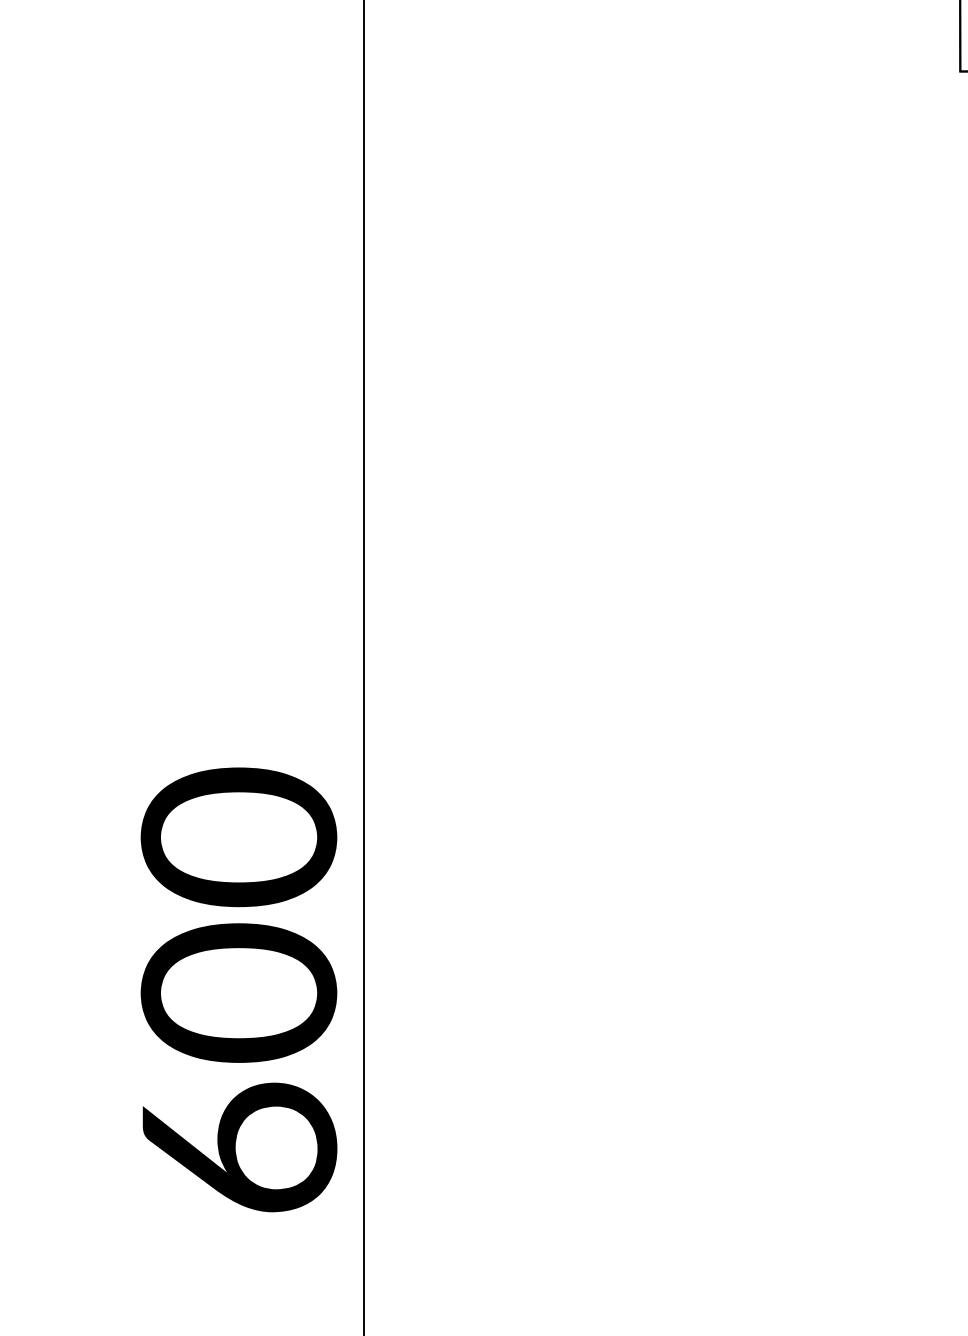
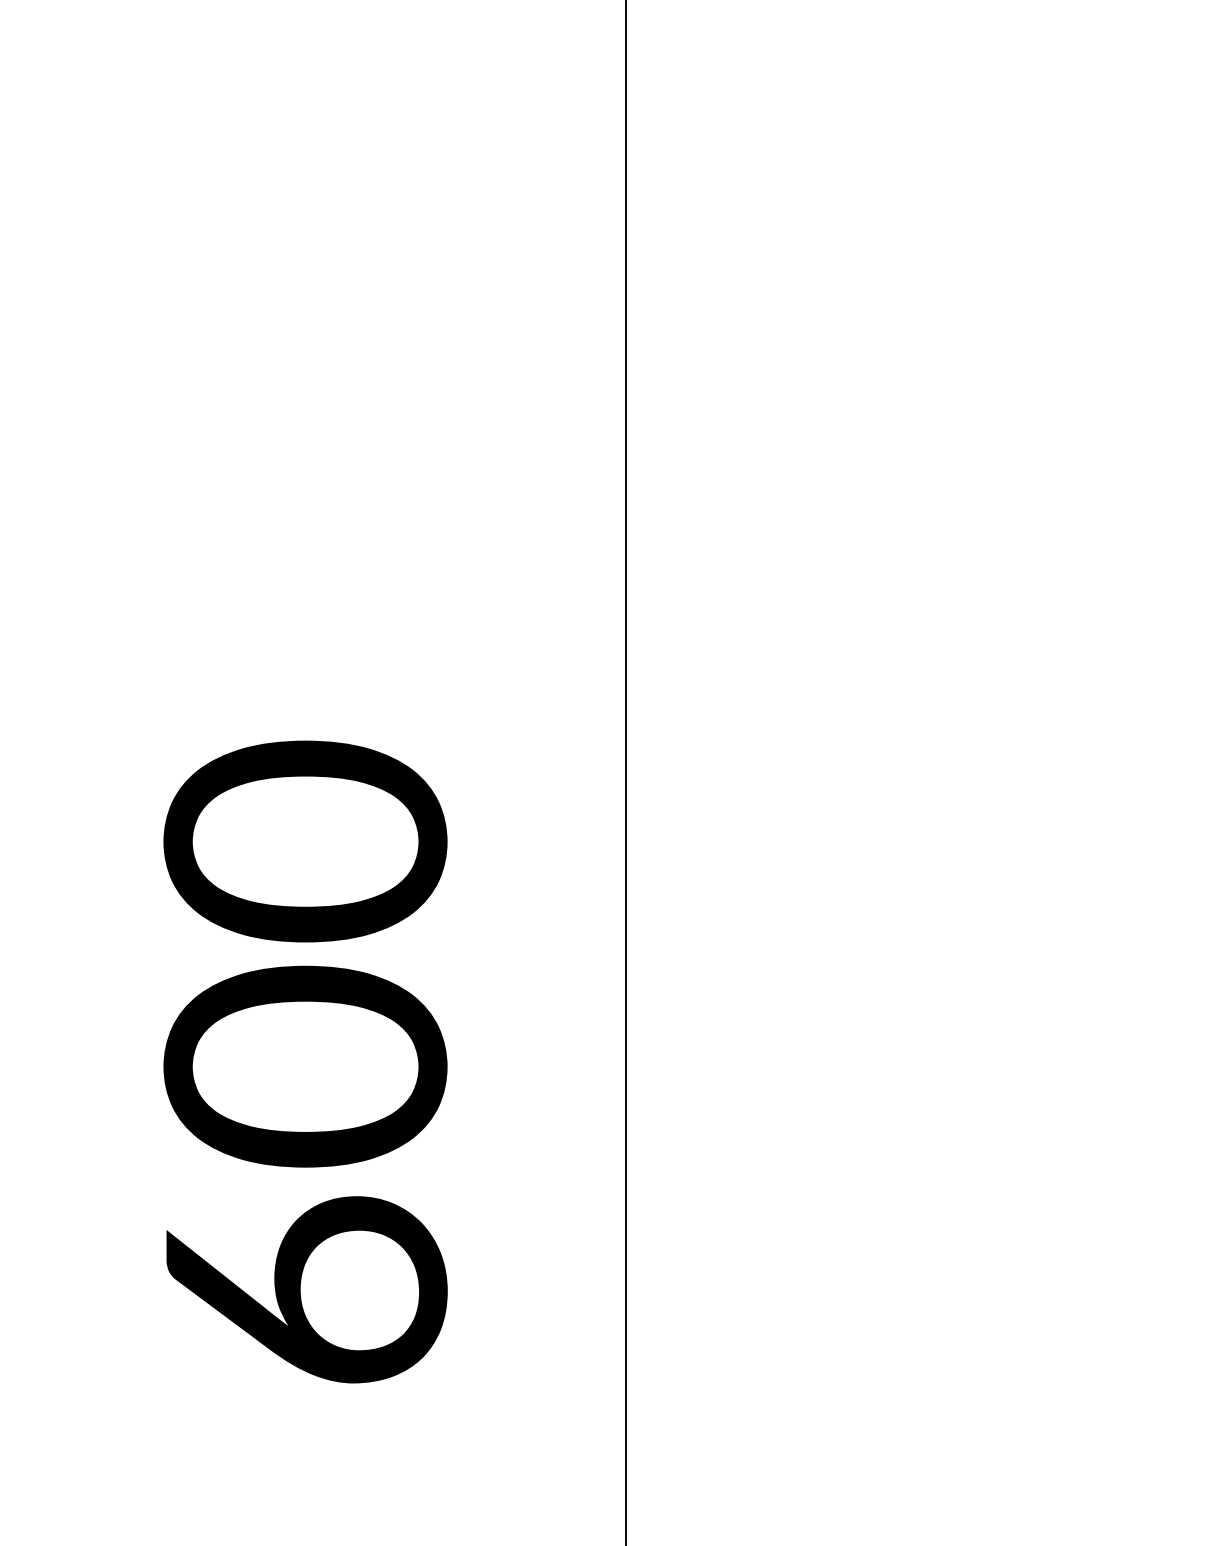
text: (238, 989) -> (304, 1061), moved

